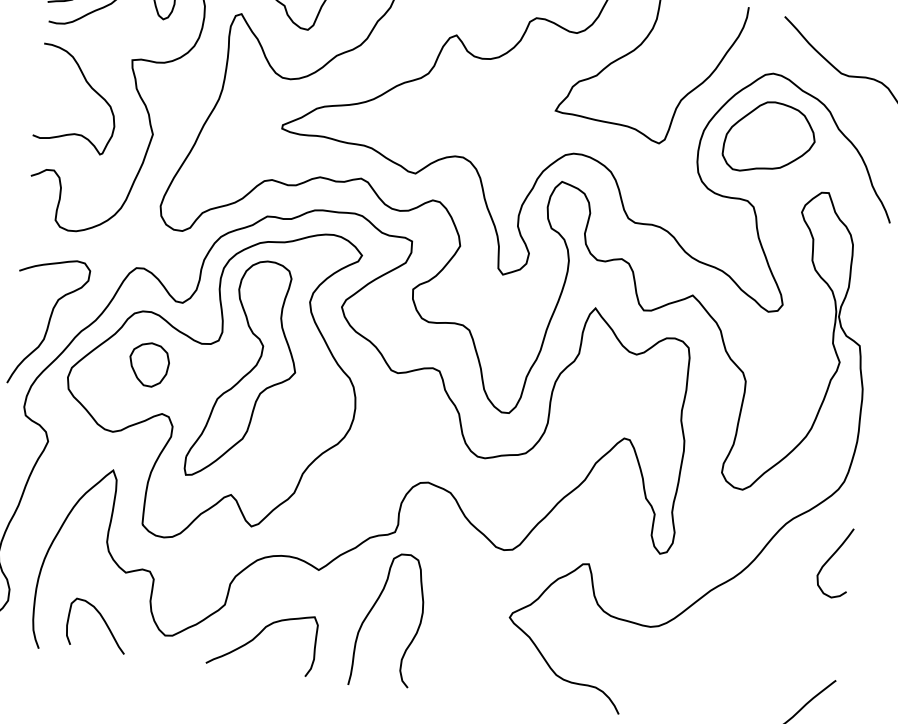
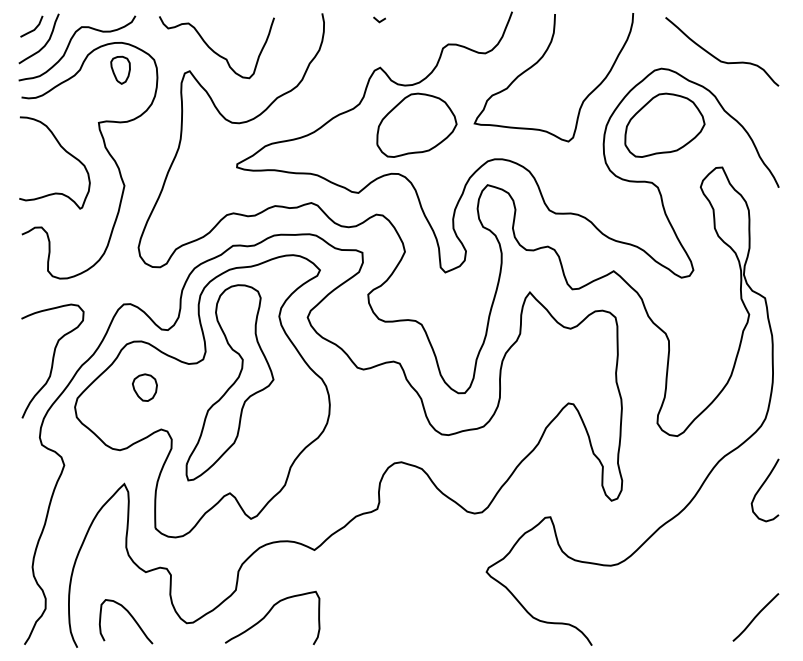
part: (490, 104) -> (416, 124), added
part: (148, 364) -> (144, 387), size x0.7
curve: (372, 609) -> (365, 579), removed

